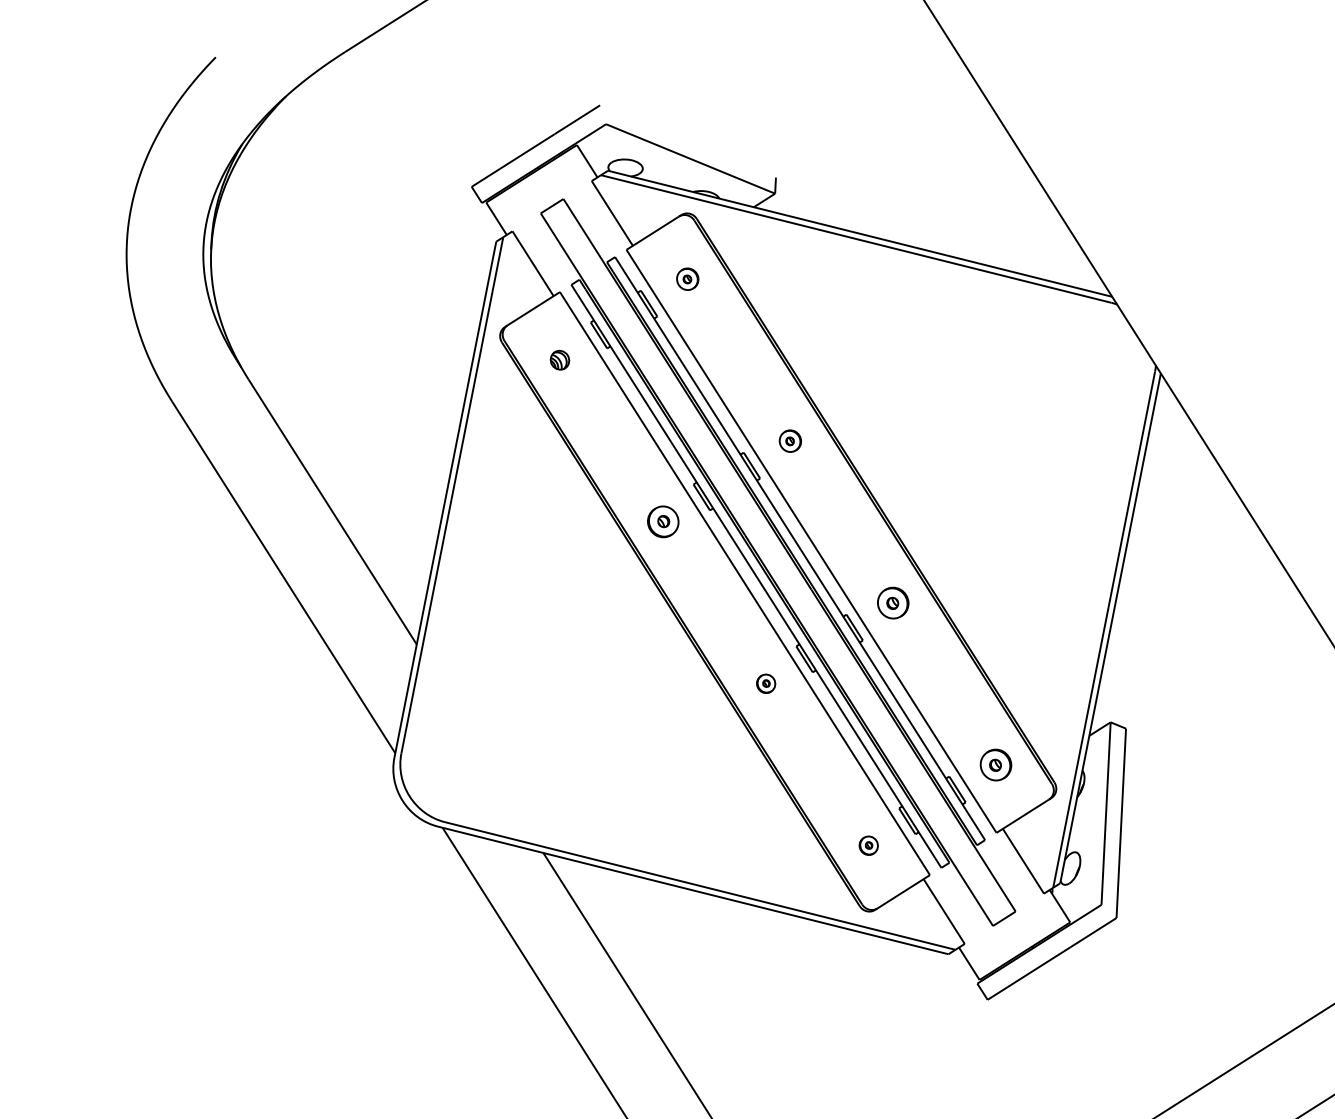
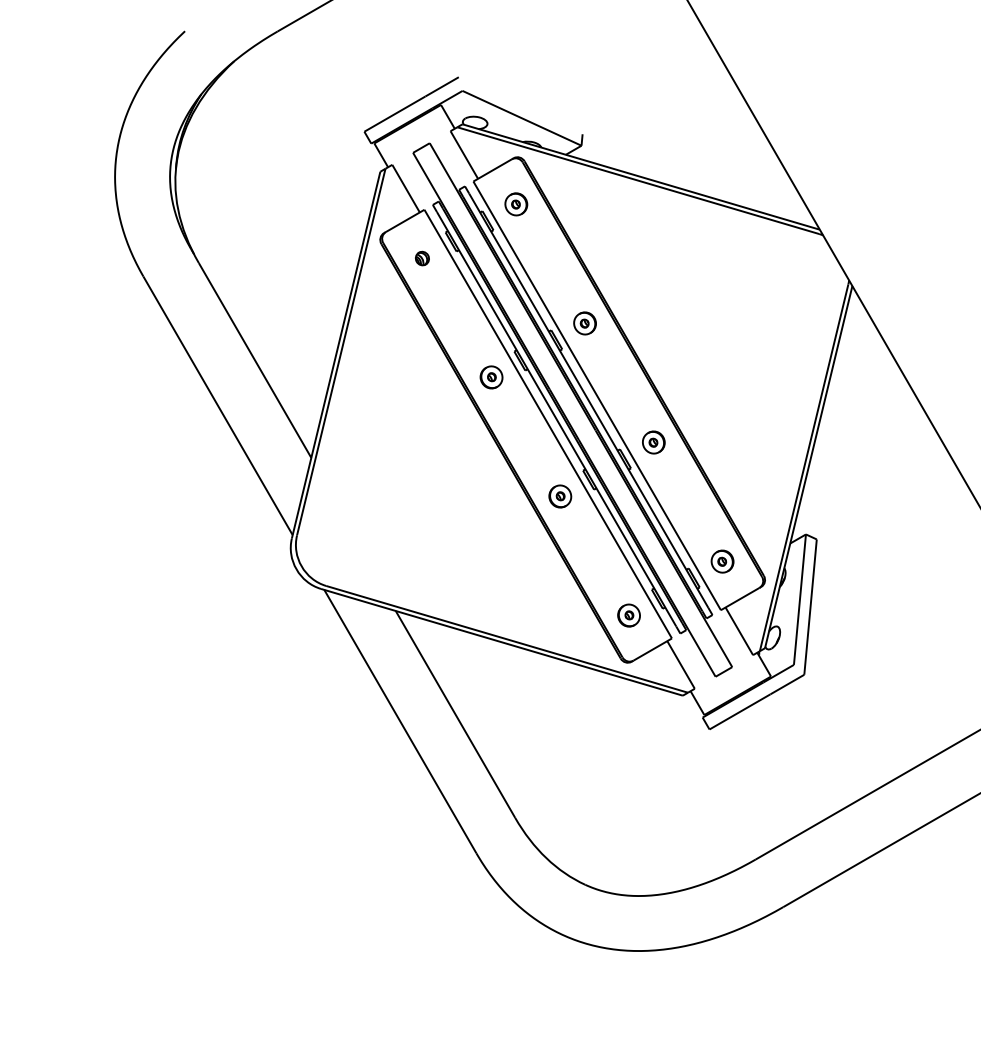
part: (687, 279) -> (516, 204), size x1.43
part: (789, 441) -> (584, 323), size x1.43
part: (766, 683) -> (560, 496), size x1.67
part: (868, 845) -> (628, 615), size x1.67

